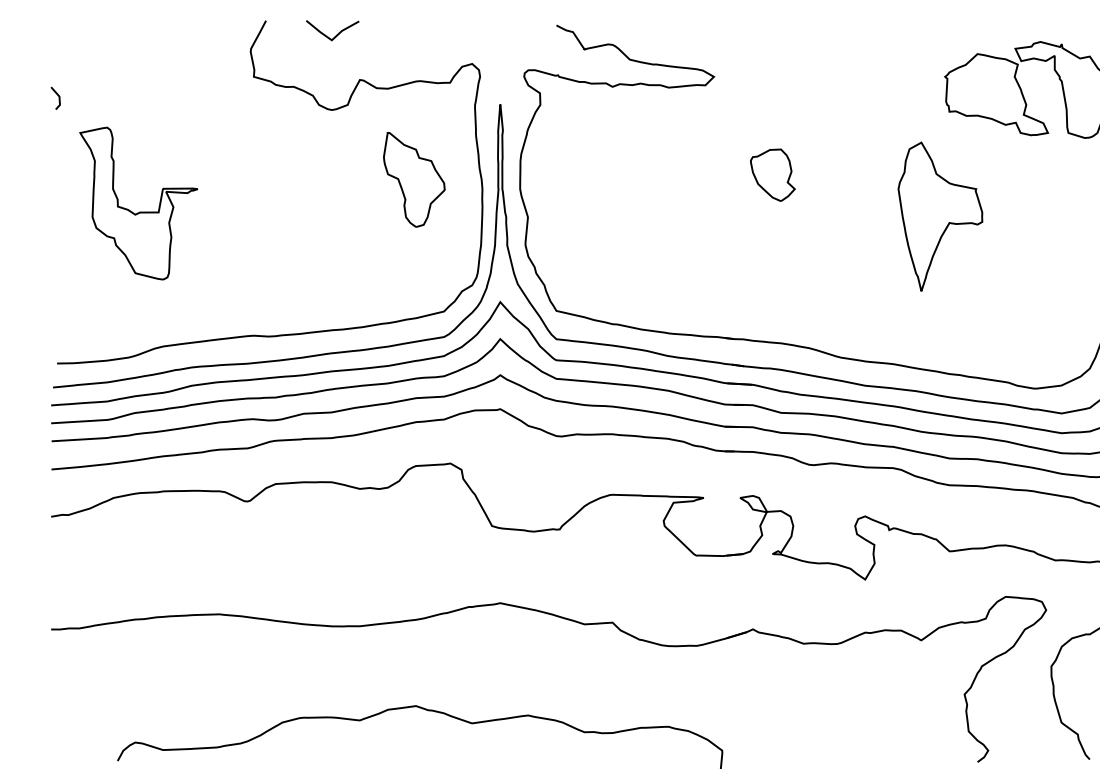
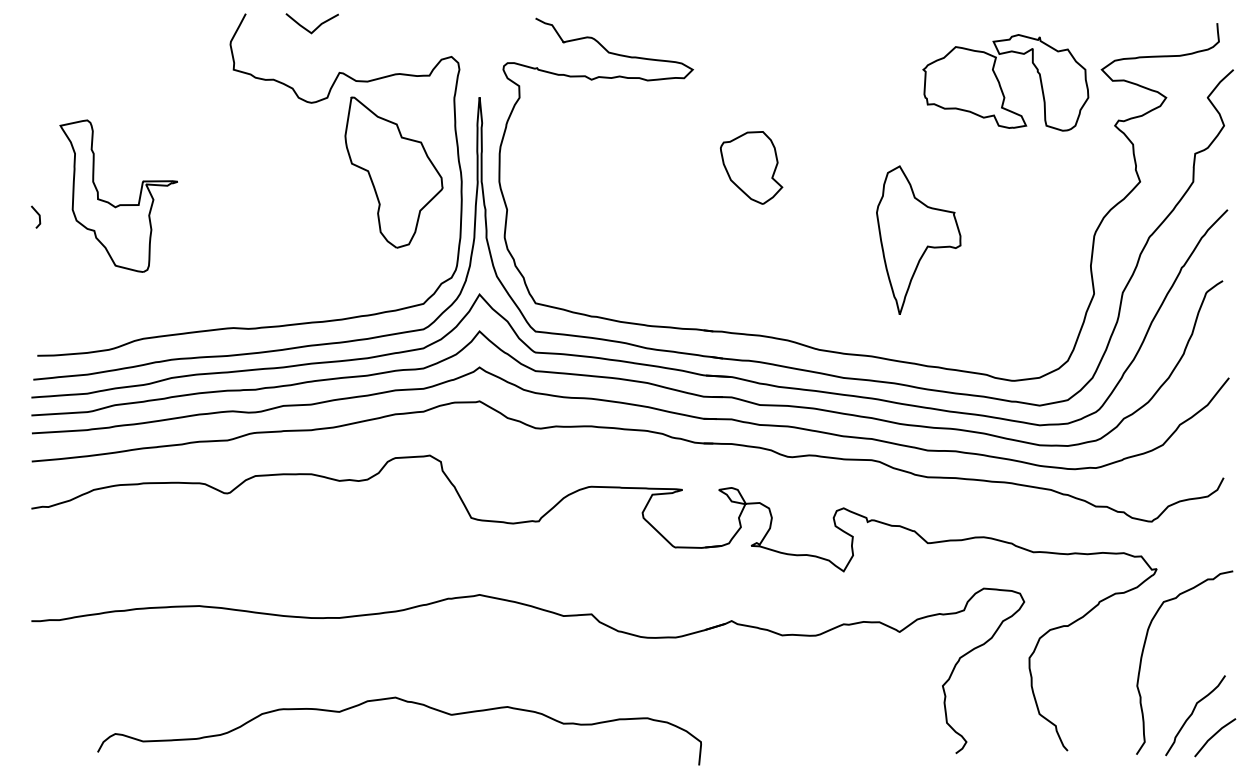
line: (58, 97) -> (38, 216), moved
part: (772, 174) -> (751, 167), size x1.4
part: (414, 179) -> (393, 172), size x1.6
part: (940, 215) -> (918, 239), moved

